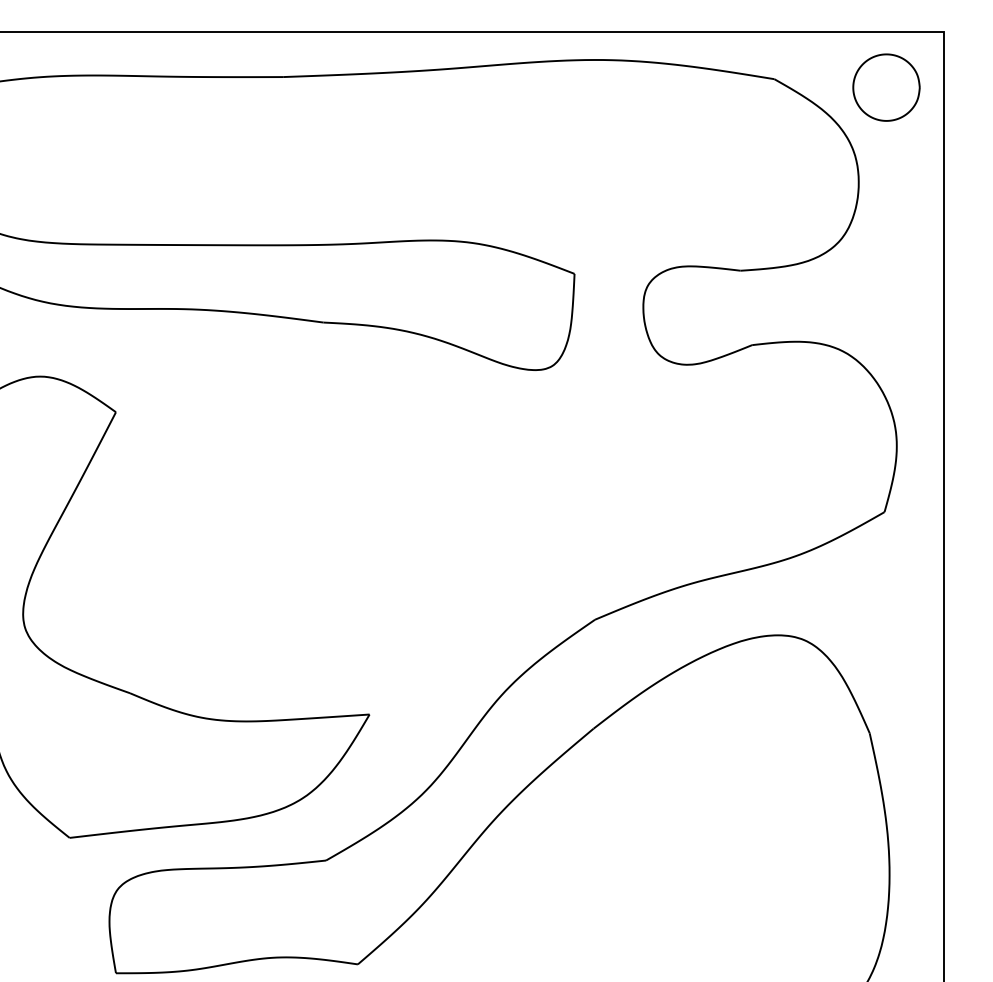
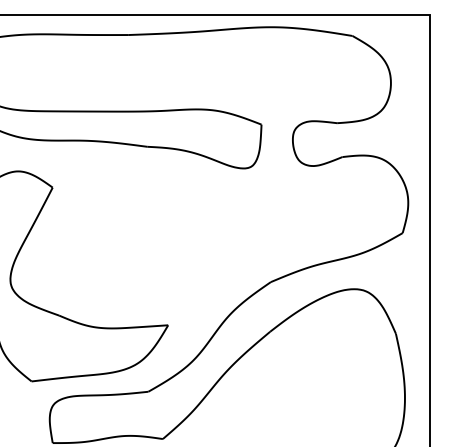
part: (886, 86) -> (403, 39), removed

